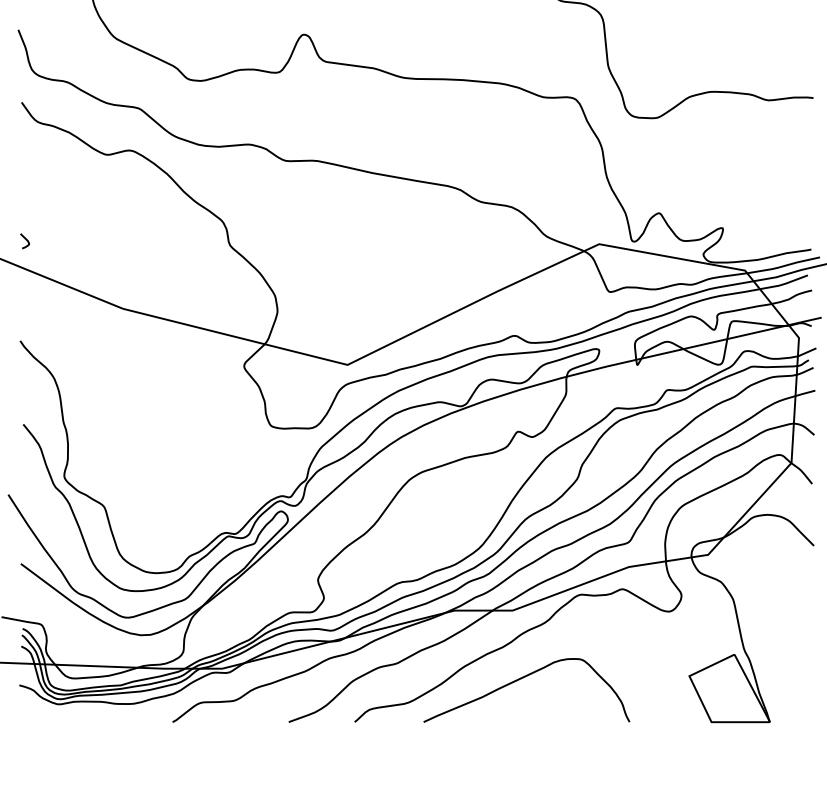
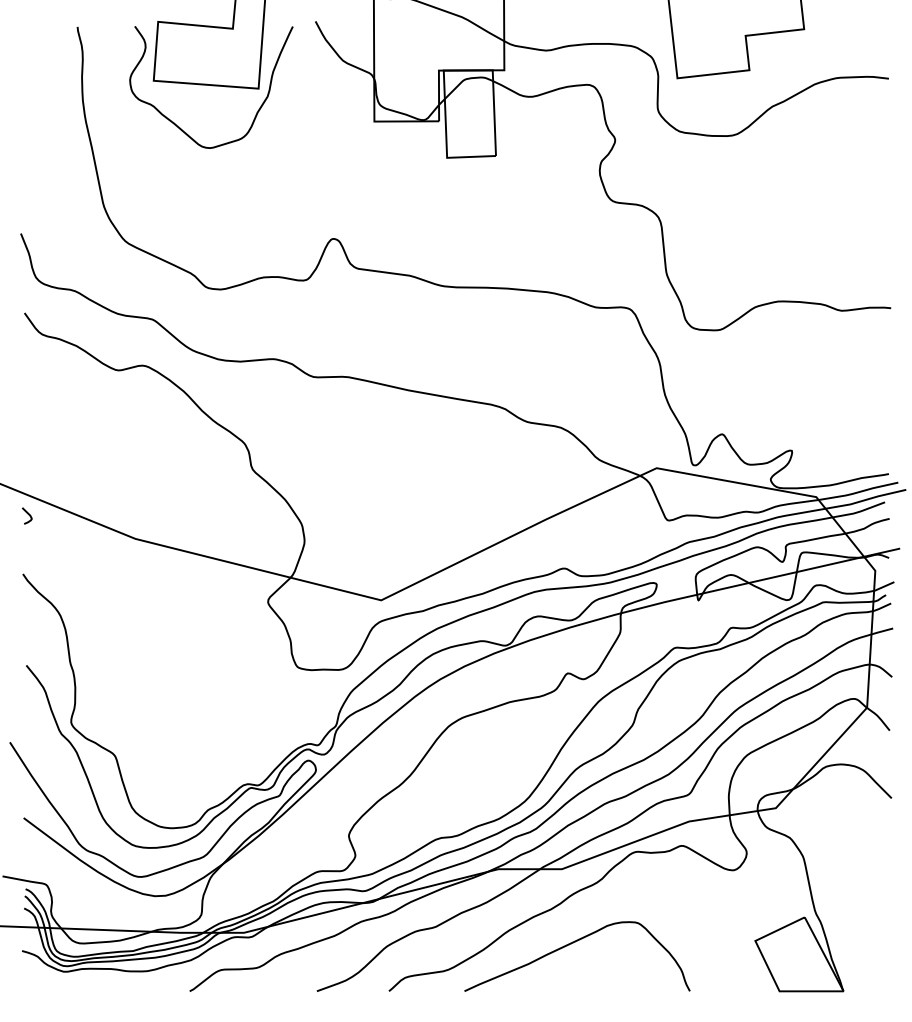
curve: (25, 239) -> (27, 514), moved

